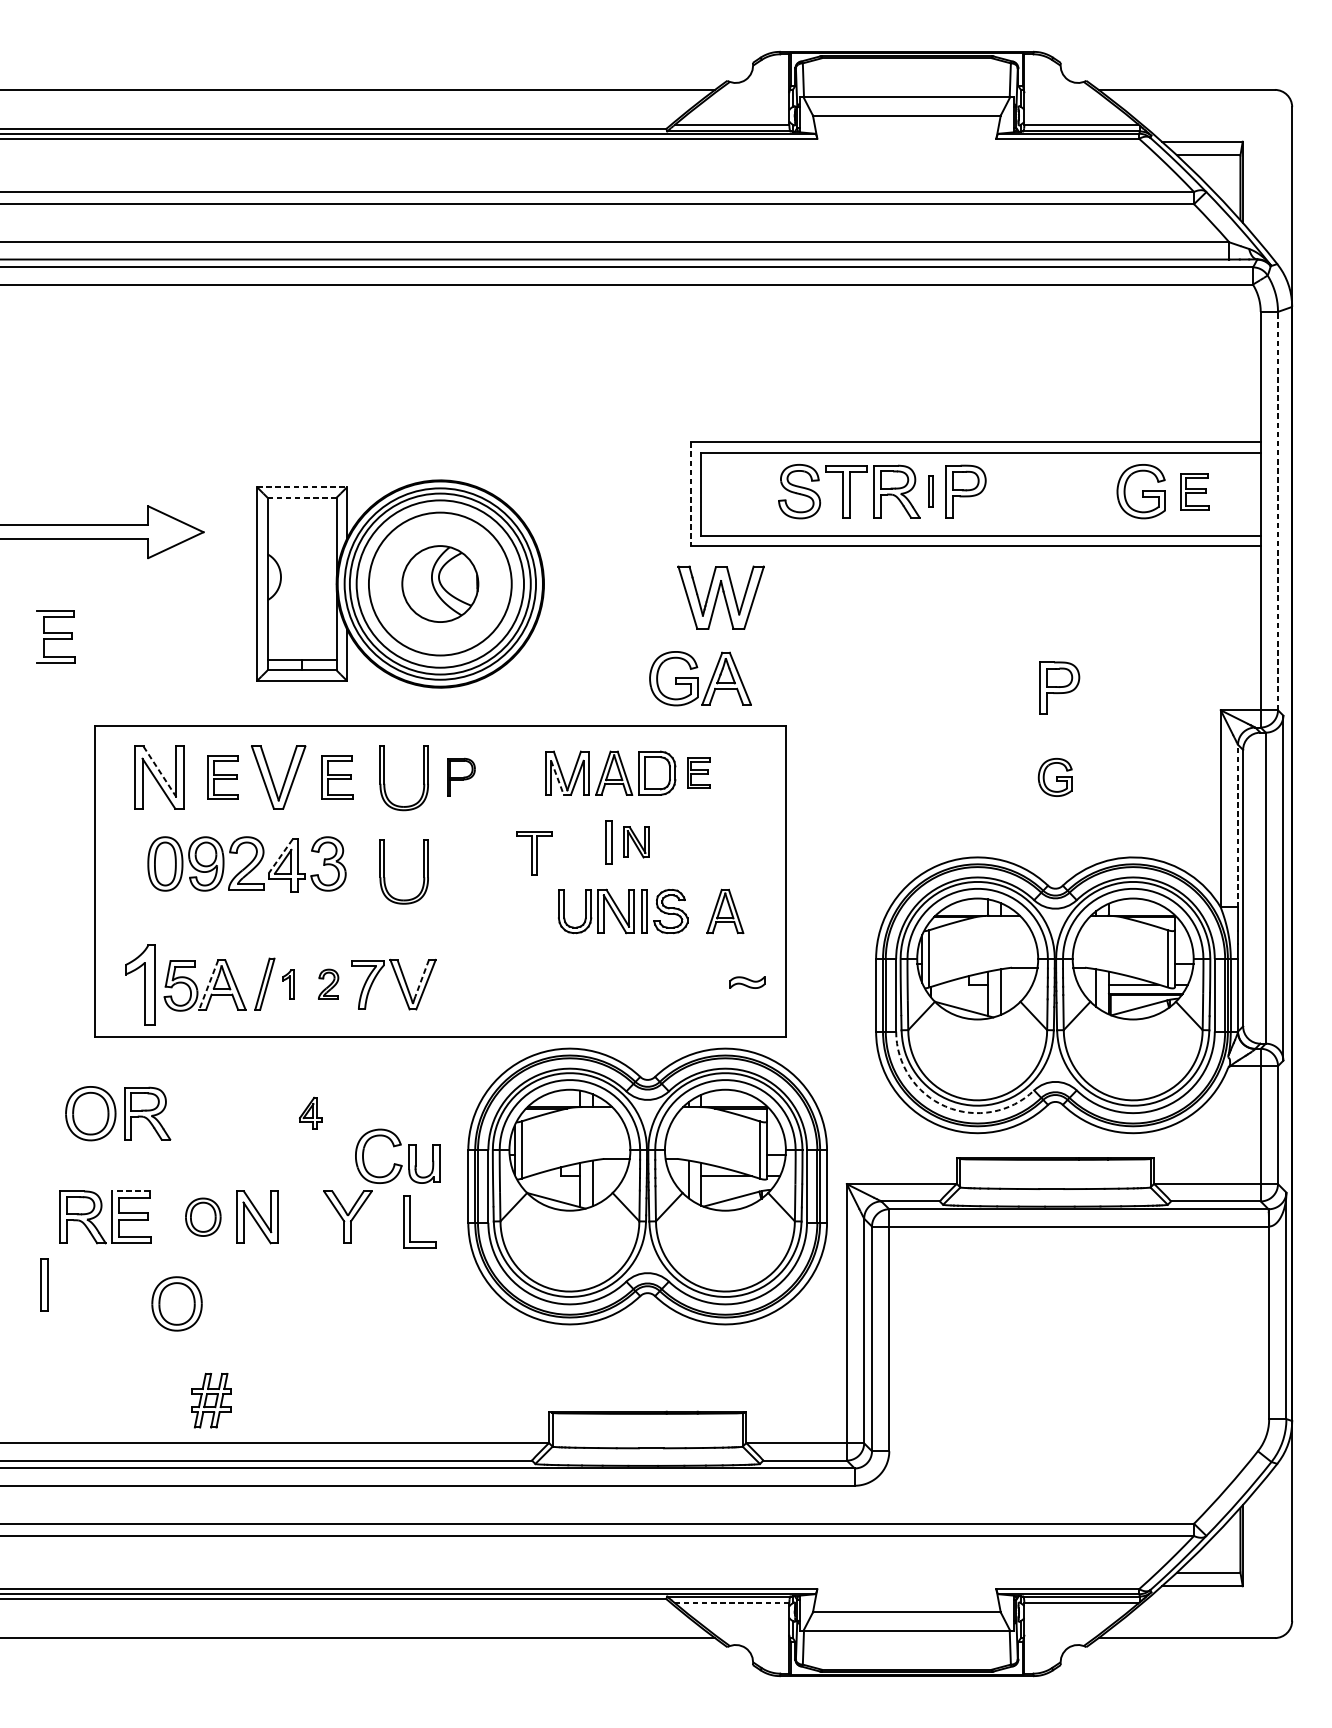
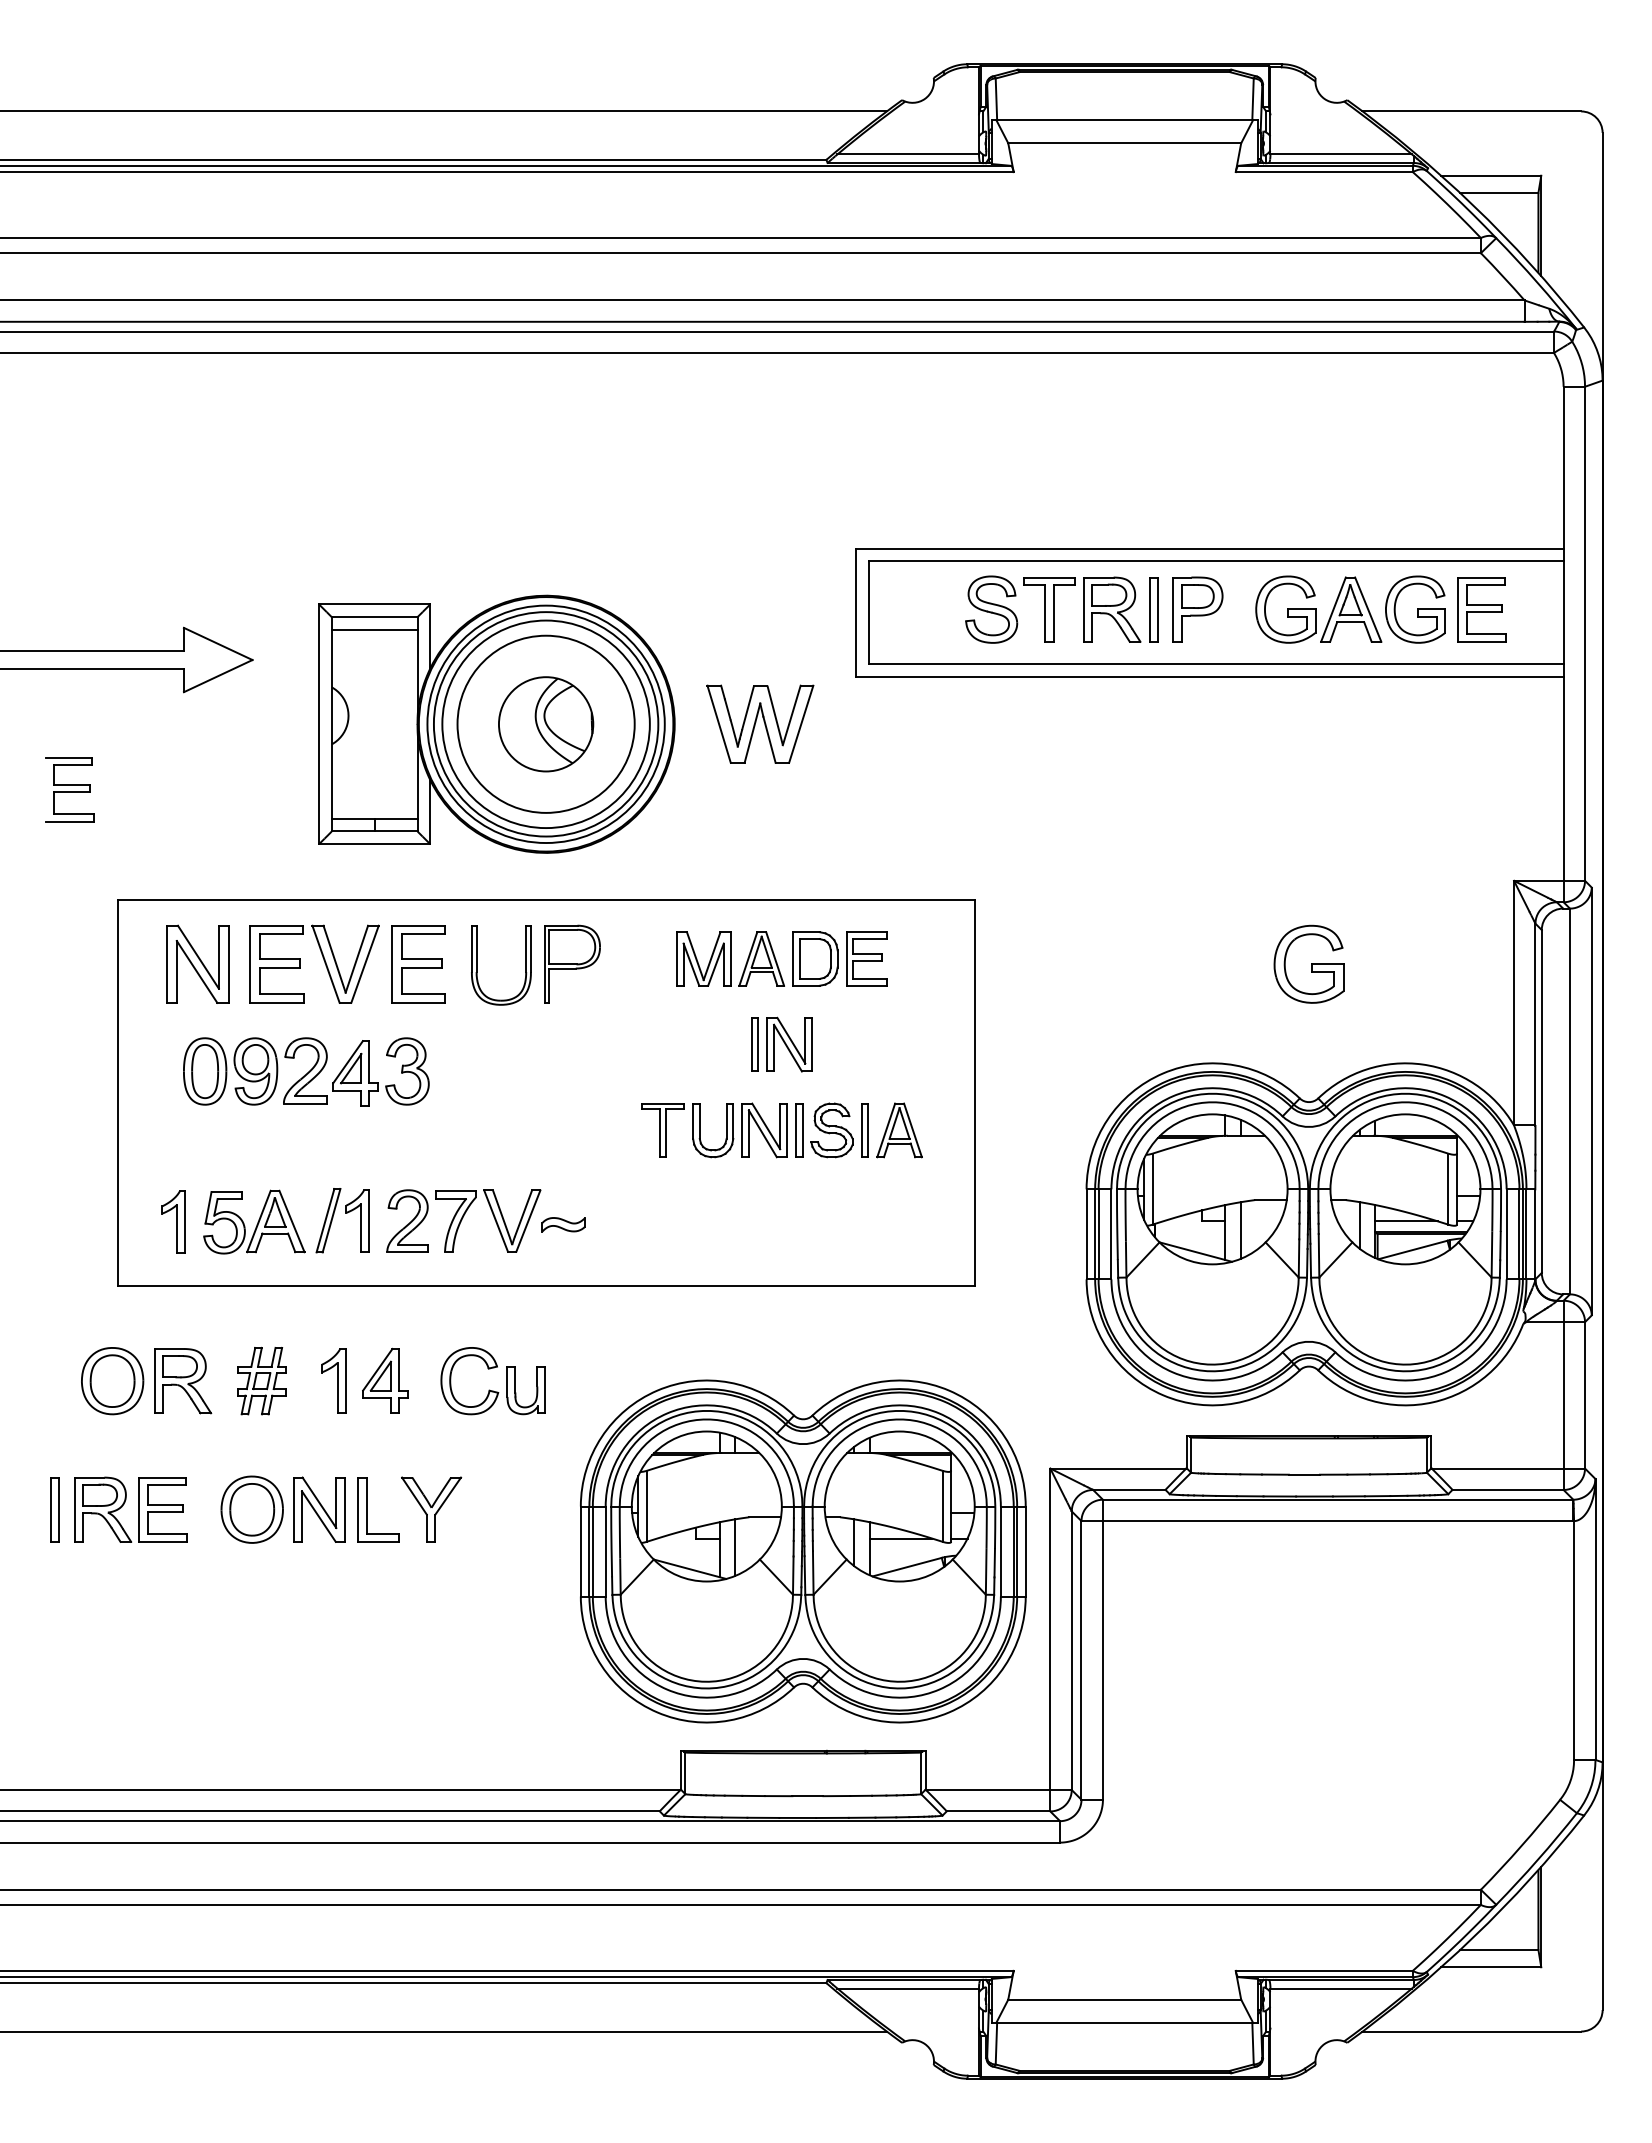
line: (301, 487) -> (374, 604), dashed -> solid
part: (930, 491) -> (1153, 609), size x1.67
part: (1194, 491) -> (1481, 609), size x1.43
line: (690, 494) -> (856, 613), dashed -> solid
line: (301, 497) -> (374, 617), dashed -> solid
line: (301, 508) -> (374, 630), added
line: (1278, 510) -> (1585, 633), dashed -> solid
part: (721, 597) -> (760, 723), moved
part: (700, 678) -> (1318, 609), moved
part: (1059, 688) -> (1313, 853), removed
line: (160, 771) -> (198, 956), dashed -> solid
part: (698, 772) -> (866, 958), size x1.43
part: (461, 776) -> (572, 963), size x1.67
part: (1055, 776) -> (1308, 963), size x1.67
part: (222, 777) -> (276, 964), size x1.43
part: (337, 777) -> (418, 964), size x1.43
line: (557, 778) -> (691, 965), dashed -> solid
line: (1238, 826) -> (1535, 1024), dashed -> solid
part: (636, 842) -> (789, 1044), size x1.43
part: (534, 853) -> (662, 1130), moved
line: (280, 856) -> (348, 1062), dashed -> solid
part: (385, 872) -> (477, 1081), removed
part: (697, 911) -> (864, 1130), added
line: (422, 978) -> (523, 1213), dashed -> solid
part: (747, 982) -> (563, 1224), moved
part: (139, 984) -> (173, 1221), size x0.62
line: (208, 984) -> (258, 1221), dashed -> solid
part: (288, 984) -> (357, 1220), size x1.67
part: (328, 984) -> (407, 1220), size x1.67
arc: (945, 1106) -> (1172, 1372), dashed -> solid
part: (268, 1113) -> (333, 1380), added
part: (310, 1113) -> (385, 1380), size x1.67
part: (394, 1163) -> (489, 1389), moved
part: (647, 1186) -> (803, 1551), moved
line: (131, 1191) -> (162, 1477), dashed -> solid
part: (202, 1217) -> (251, 1509), size x1.43
part: (410, 1221) -> (367, 1509), moved
part: (43, 1284) -> (54, 1509), moved
part: (176, 1304) -> (219, 1617), removed
part: (210, 1400) -> (261, 1380), moved
line: (732, 1603) -> (908, 1988), dashed -> solid

